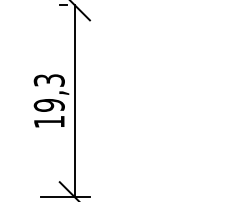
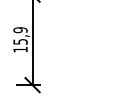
text: (49, 91) -> (20, 35), 19,3 -> 15,9

